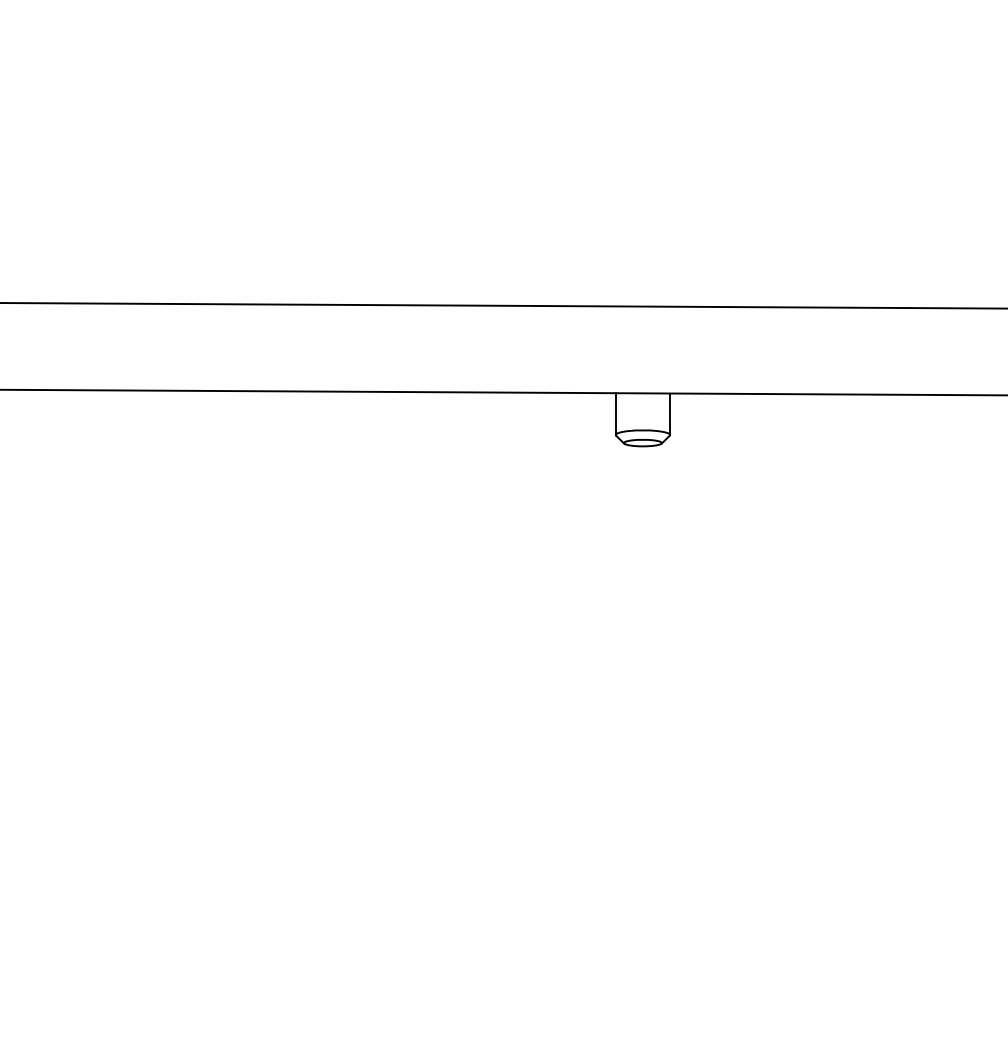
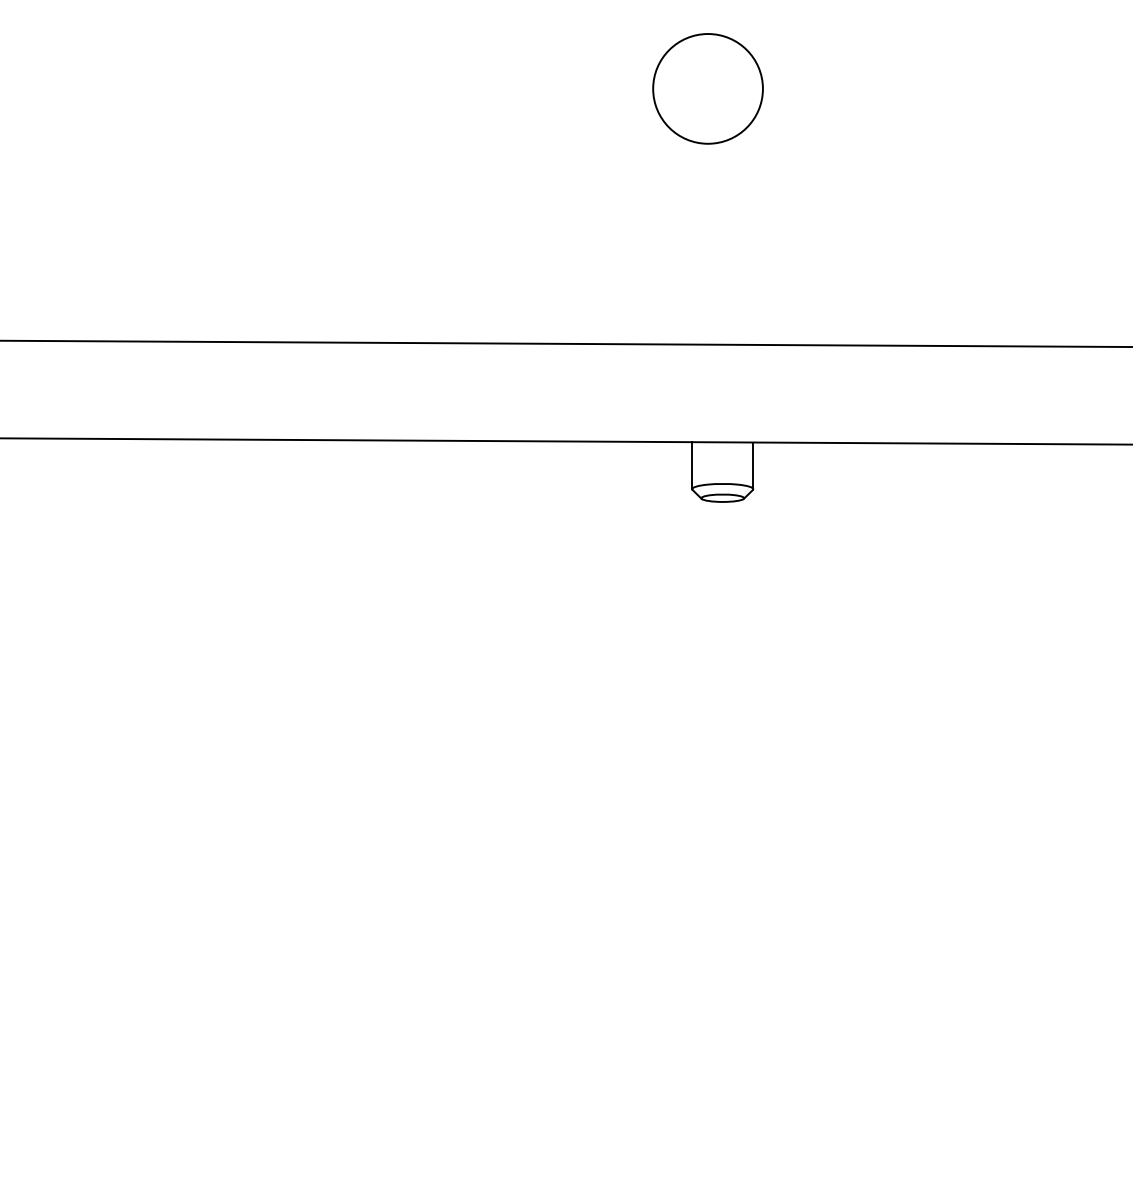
circle: (629, 78) -> (707, 88), added

